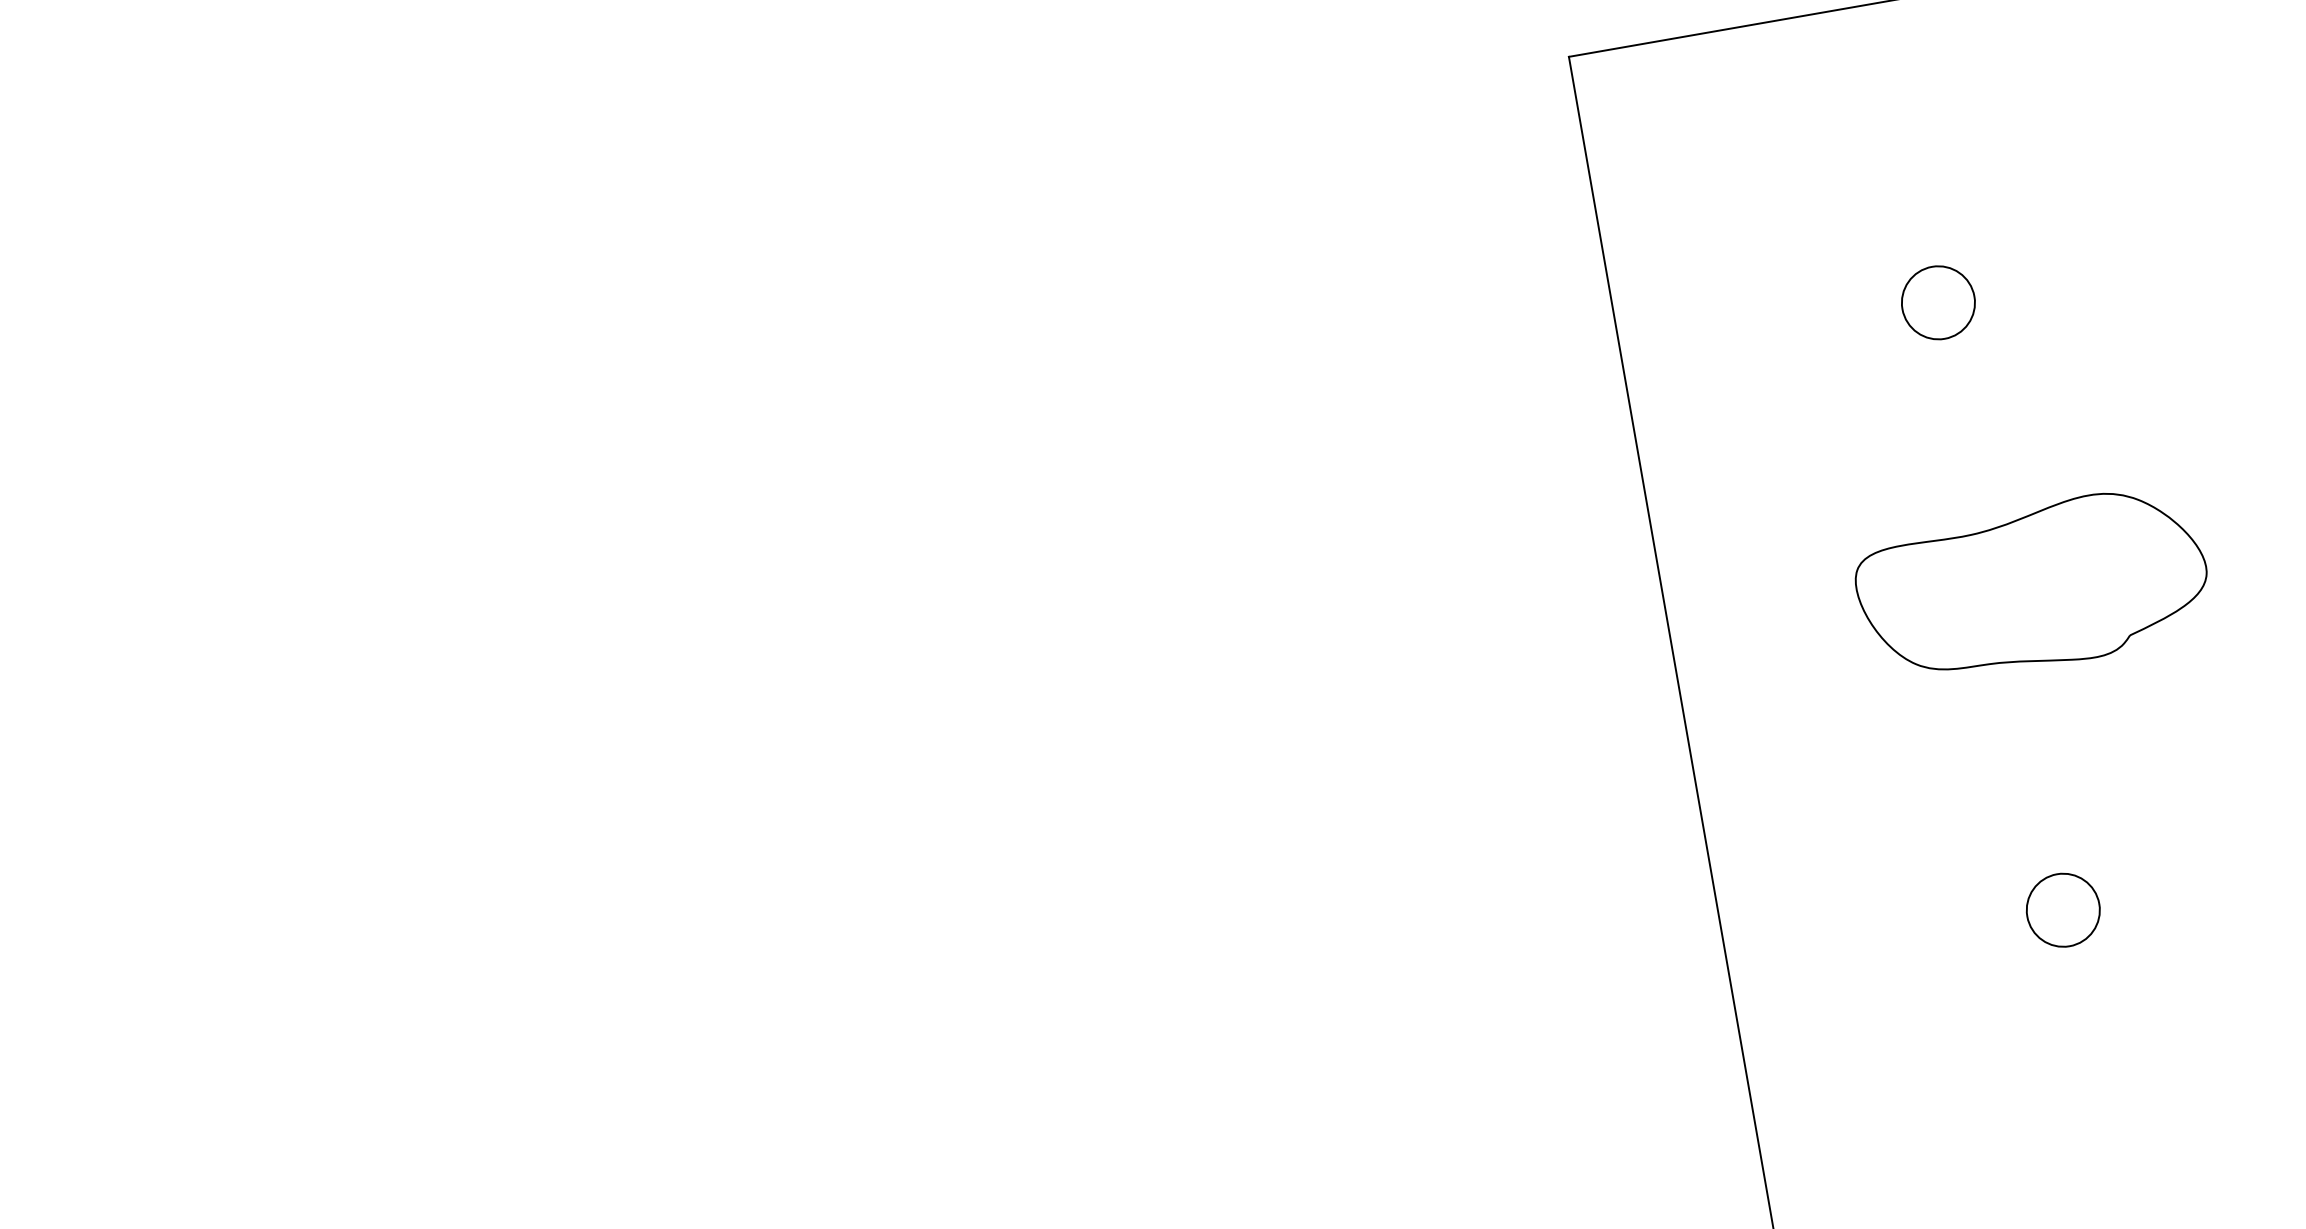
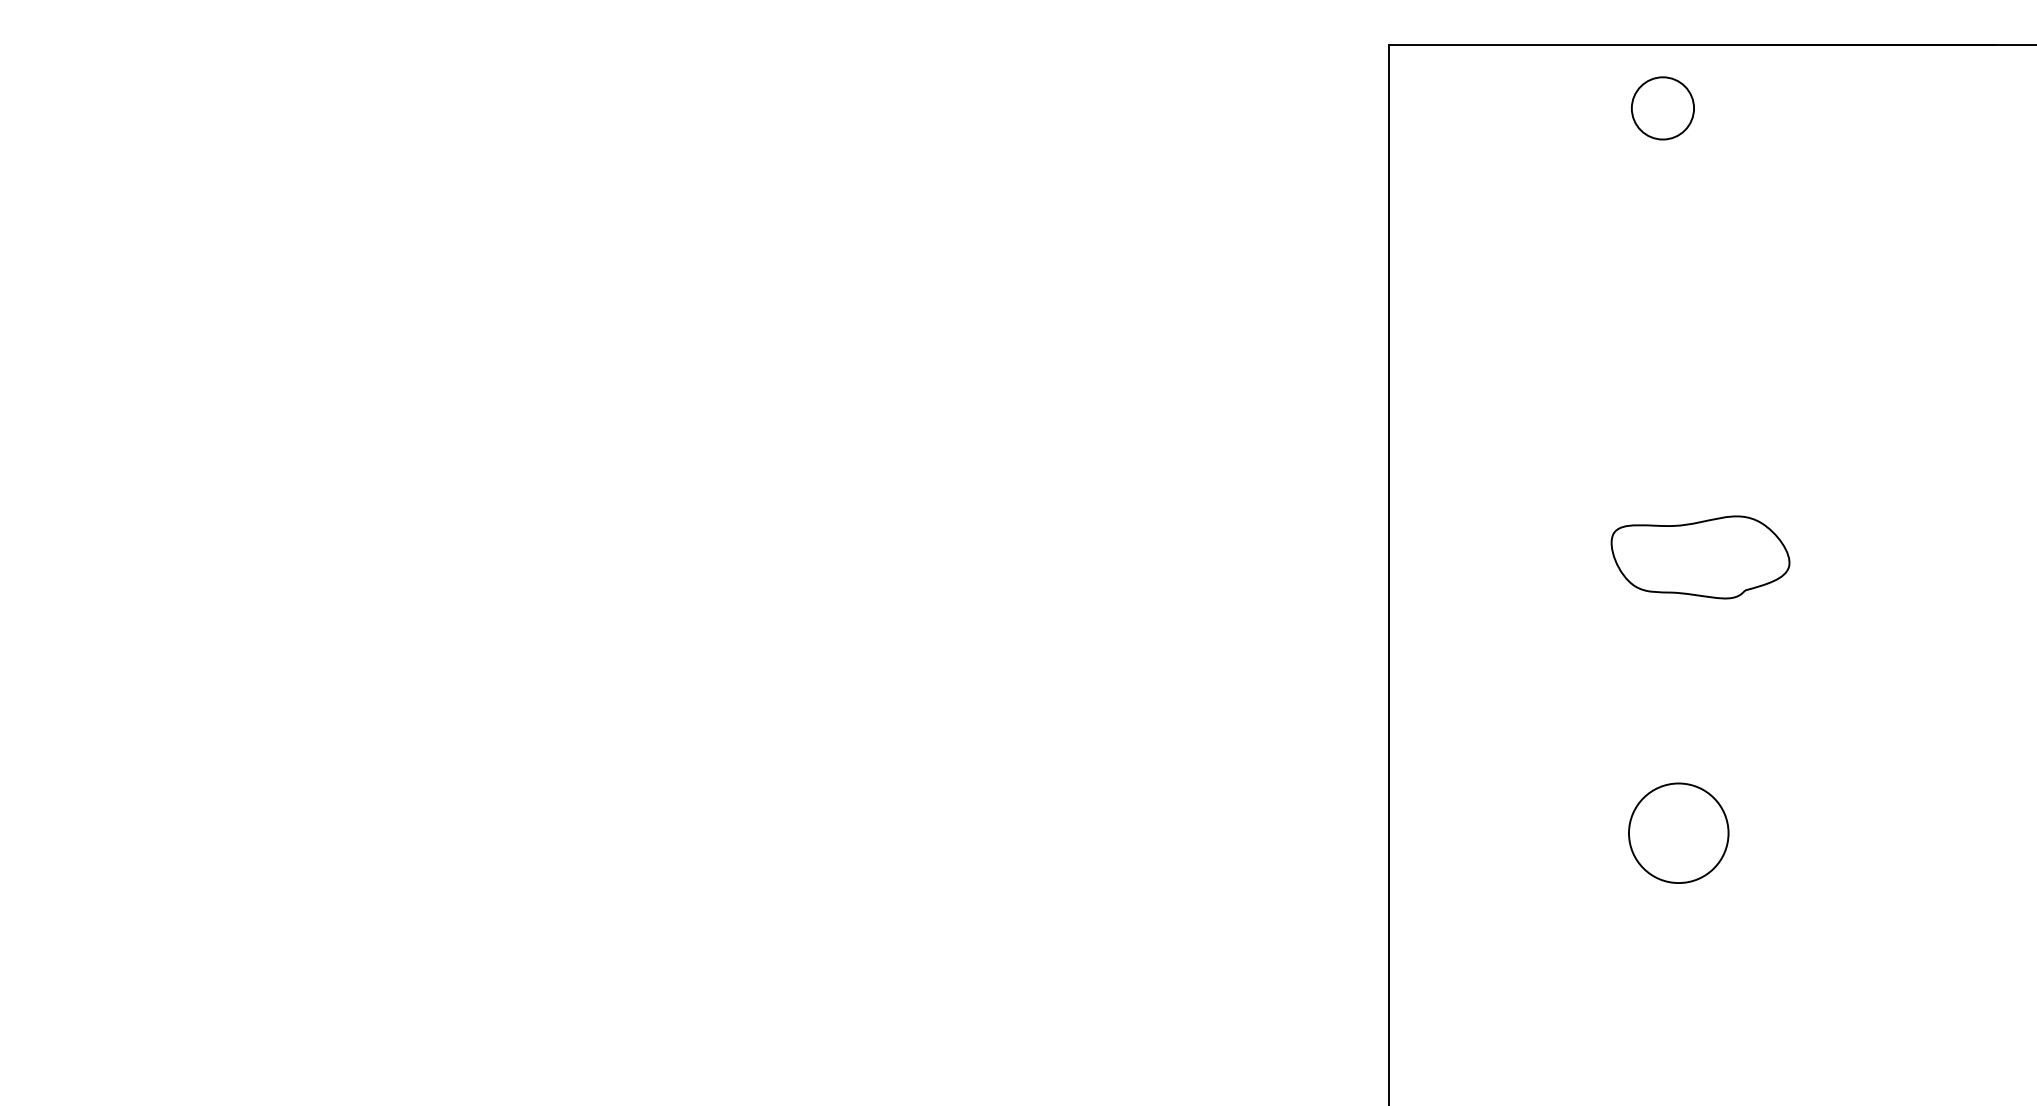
circle: (1937, 303) -> (1662, 108), moved
part: (2032, 586) -> (1700, 557), size x0.6
circle: (2063, 910) -> (1678, 833), size x1.6

